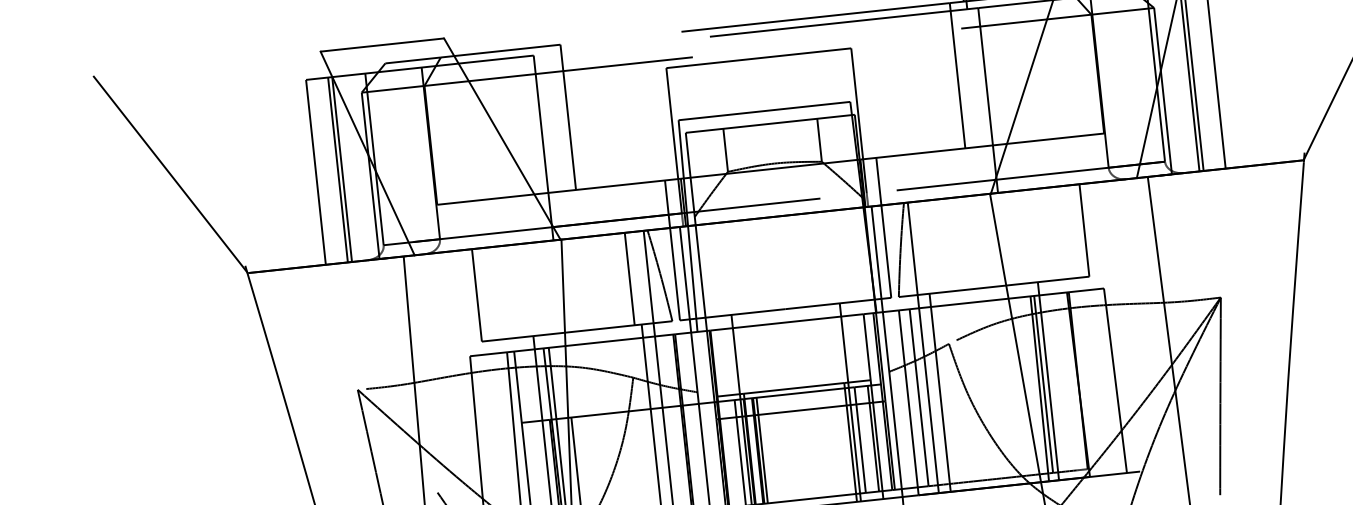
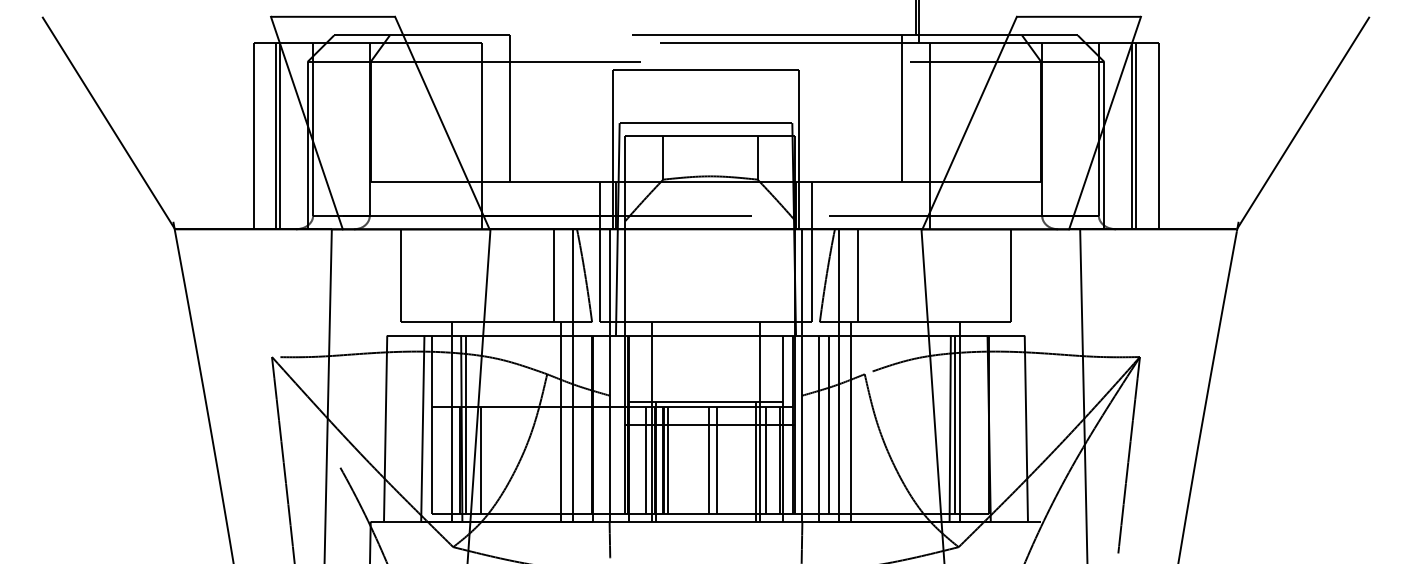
line: (931, 246) -> (857, 275), added
line: (811, 445) -> (717, 460), added
line: (802, 446) -> (708, 460), added

